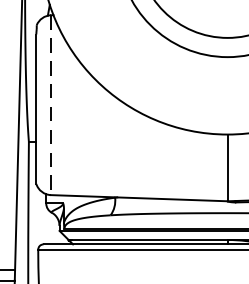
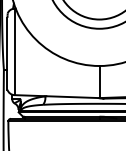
line: (50, 106) -> (14, 52), dashed -> solid

